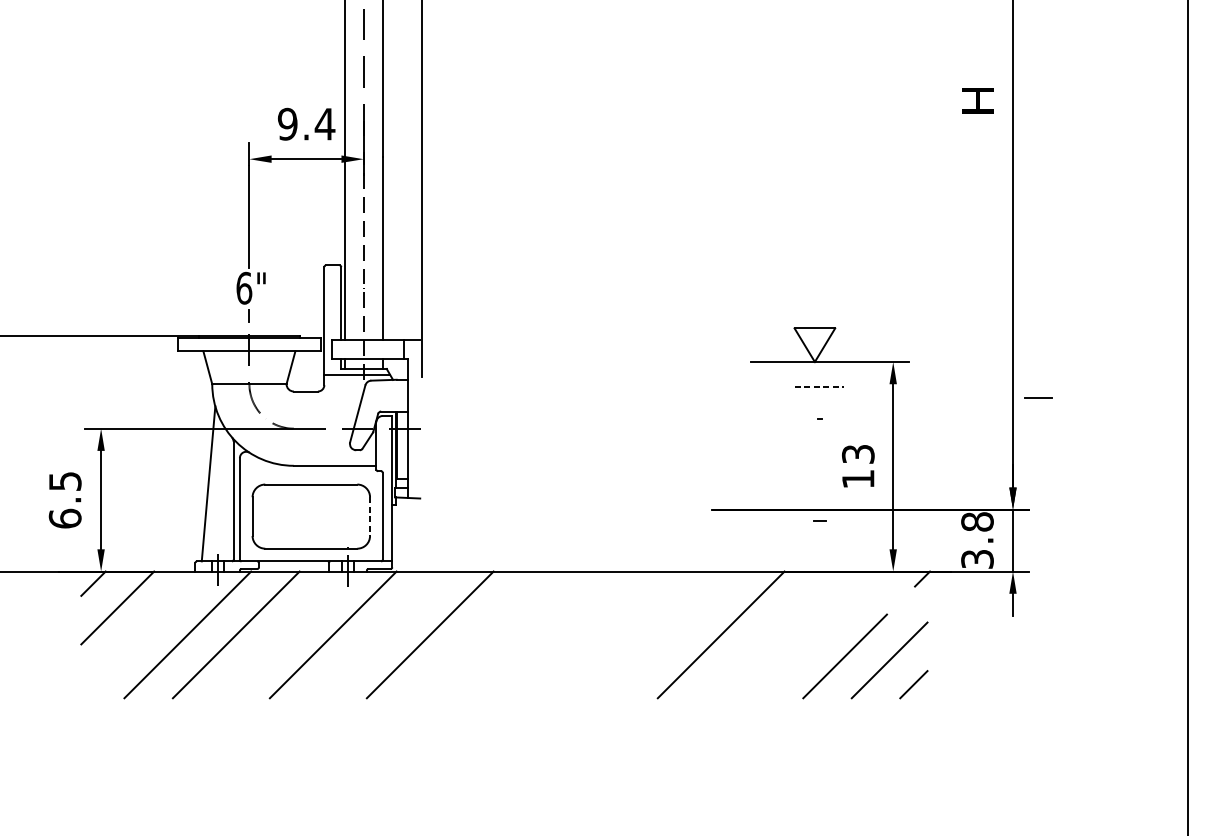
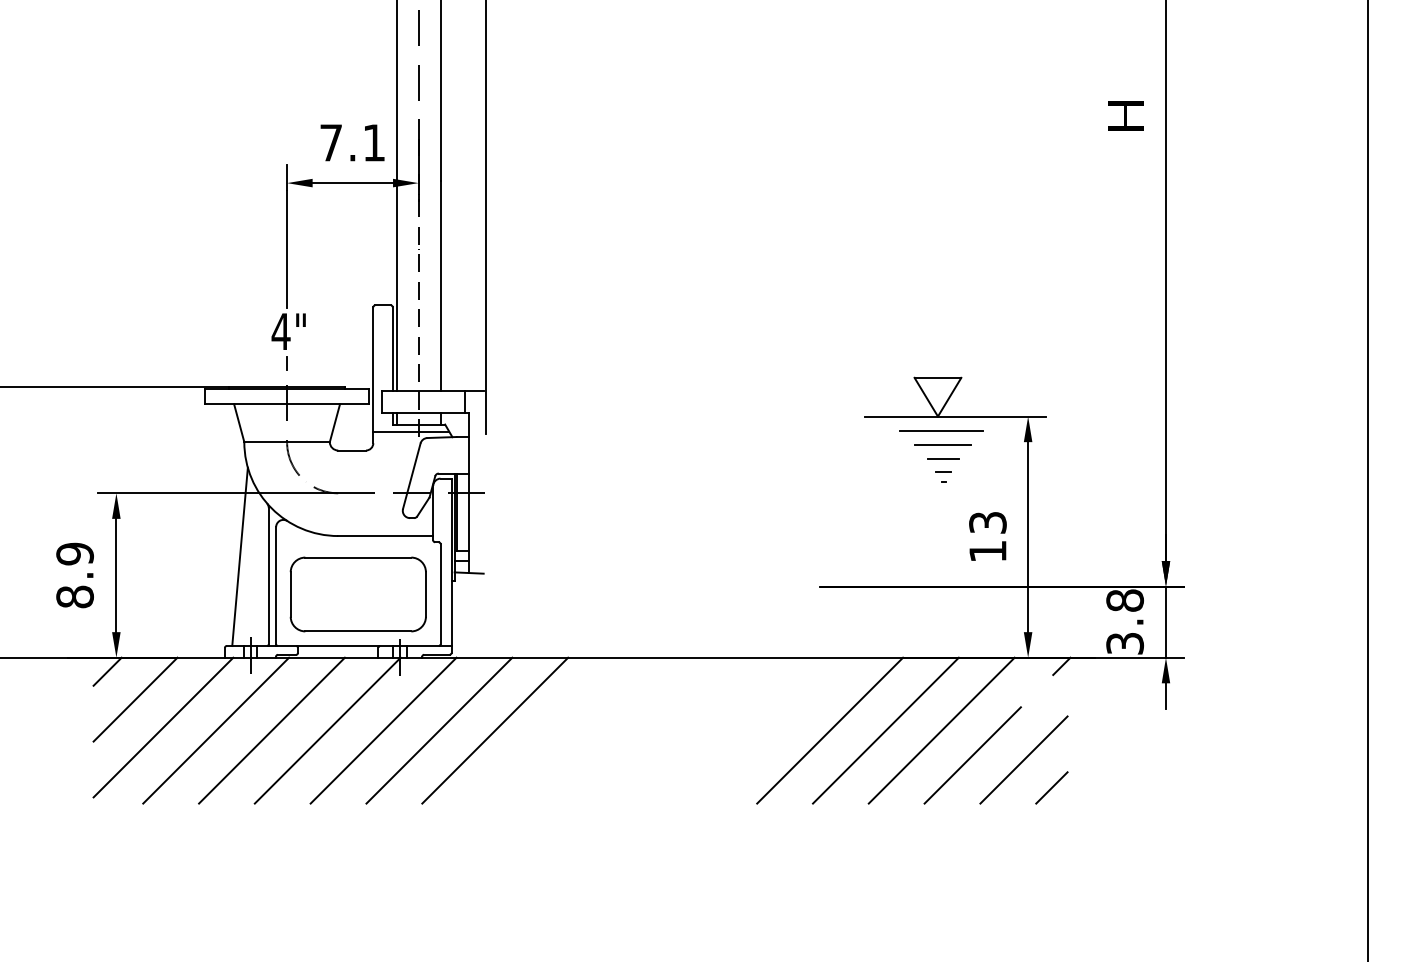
text: (306, 123) -> (352, 142), 9.4 -> 7.1
text: (243, 288) -> (280, 331), 6" -> 4"
line: (817, 374) -> (941, 430), added
line: (819, 386) -> (943, 444), dashed -> solid
line: (1038, 398) -> (943, 458), moved
text: (64, 500) -> (74, 575), 6.5 -> 8.9
line: (369, 517) -> (425, 595), dashed -> solid
line: (819, 520) -> (943, 471), moved
line: (142, 632) -> (163, 727), added
line: (284, 634) -> (327, 730), added
line: (381, 634) -> (439, 730), added
line: (769, 634) -> (885, 730), added
line: (817, 634) -> (941, 730), added

